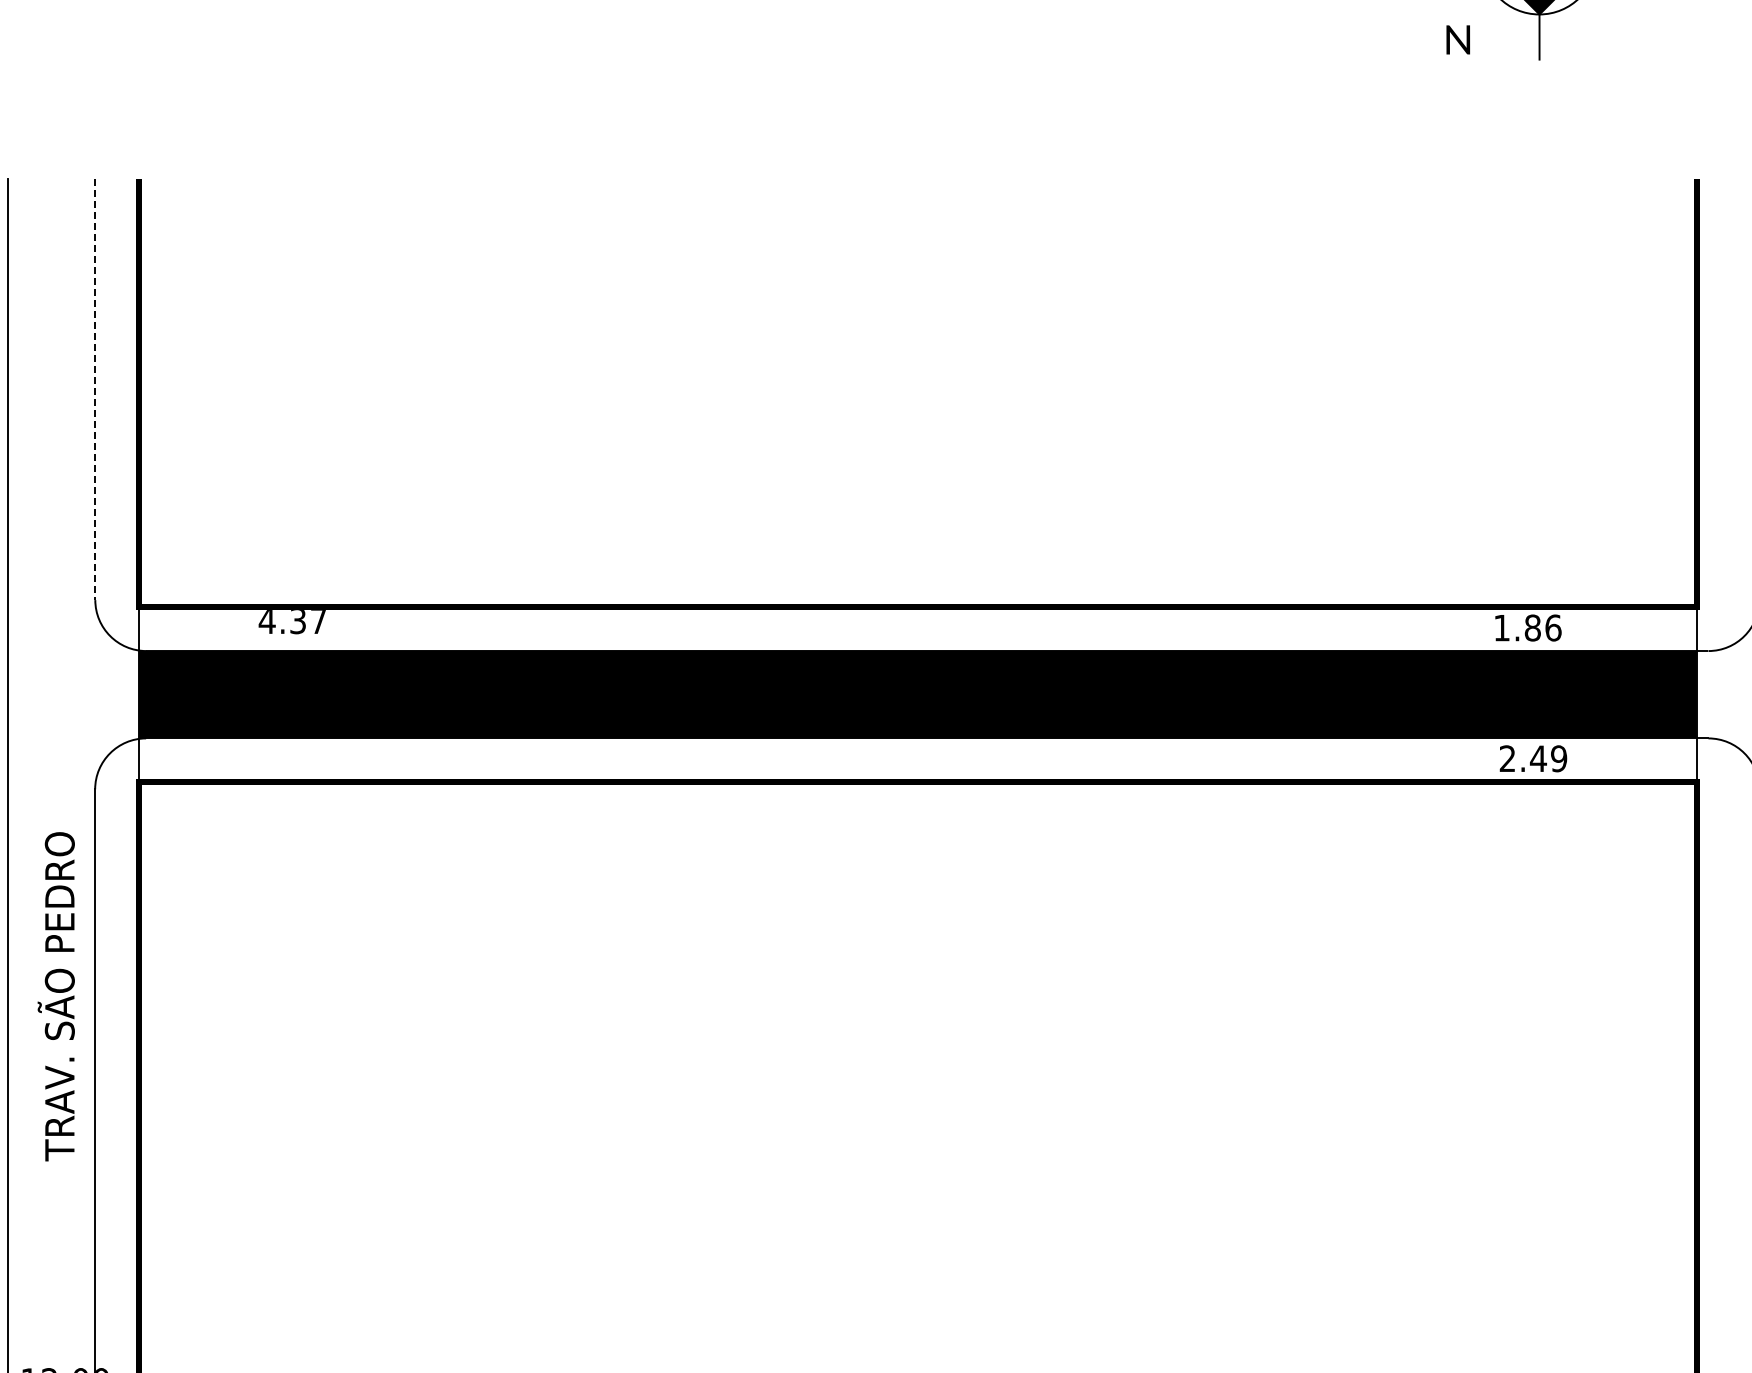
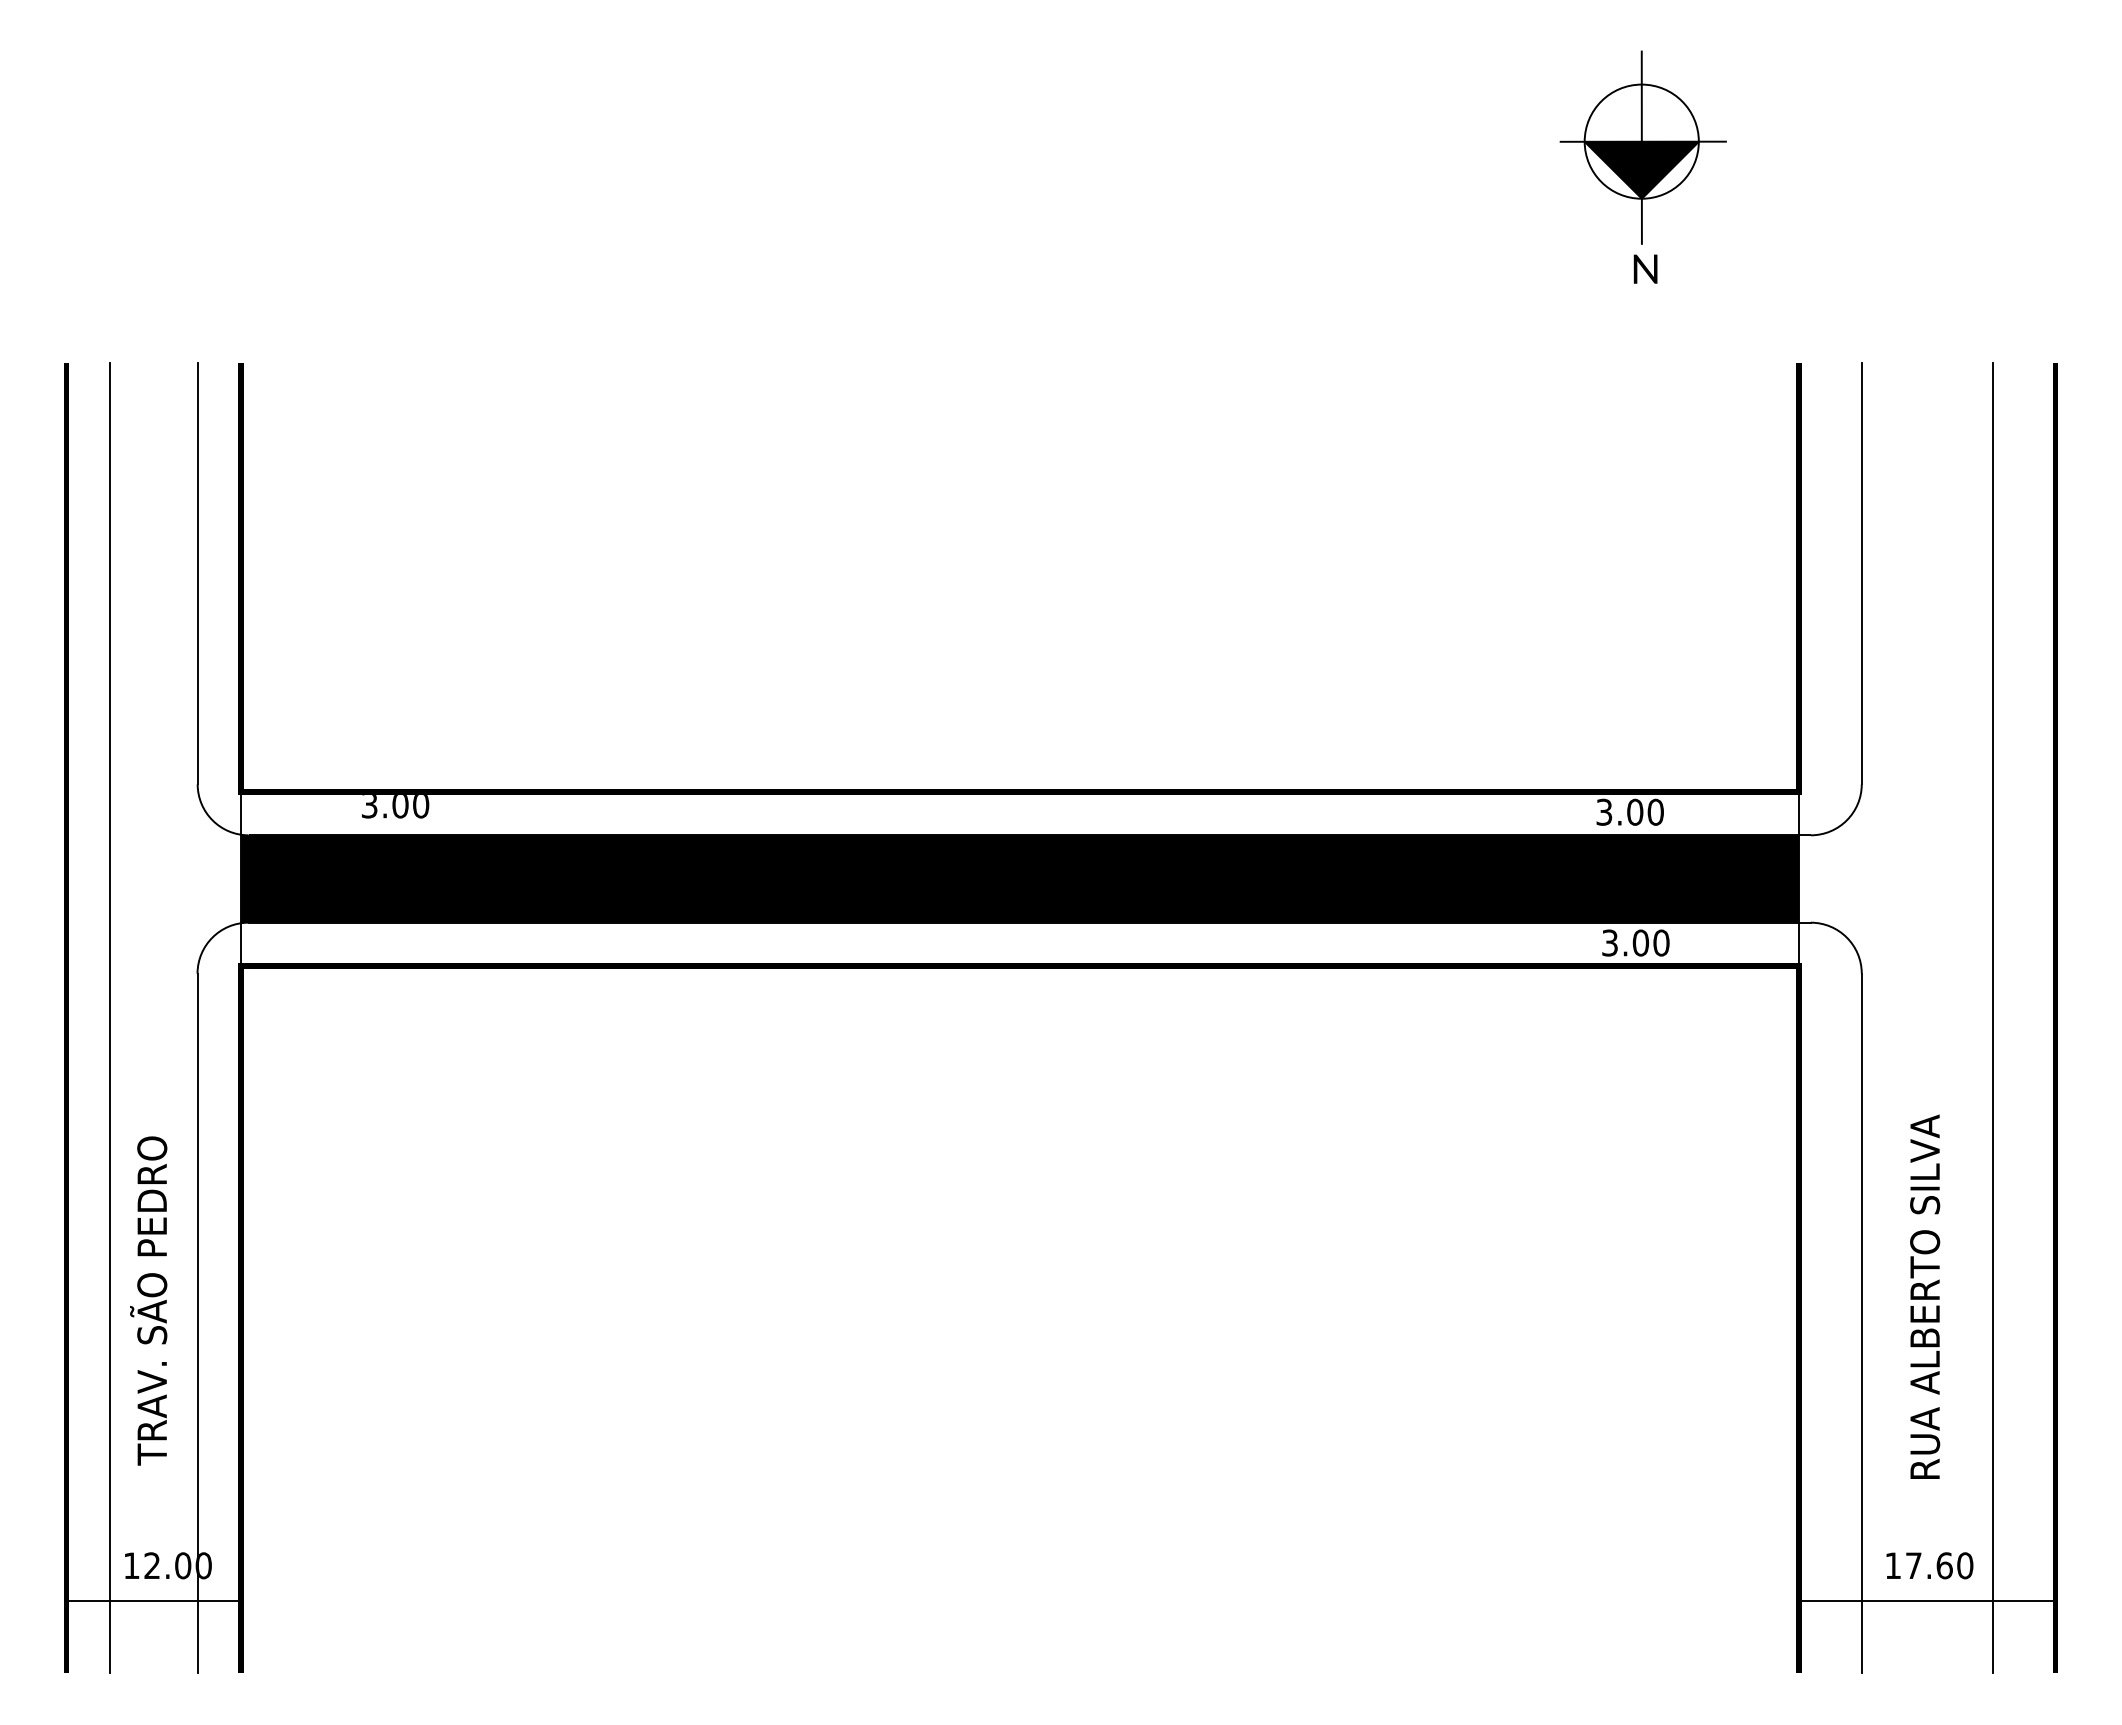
text: (1458, 39) -> (1645, 268), moved
line: (95, 389) -> (197, 573), dashed -> solid
text: (293, 622) -> (395, 806), 4.37 -> 3.00
text: (1528, 627) -> (1630, 811), 1.86 -> 3.00
text: (1533, 758) -> (1635, 942), 2.49 -> 3.00
text: (56, 996) -> (148, 1300), moved

